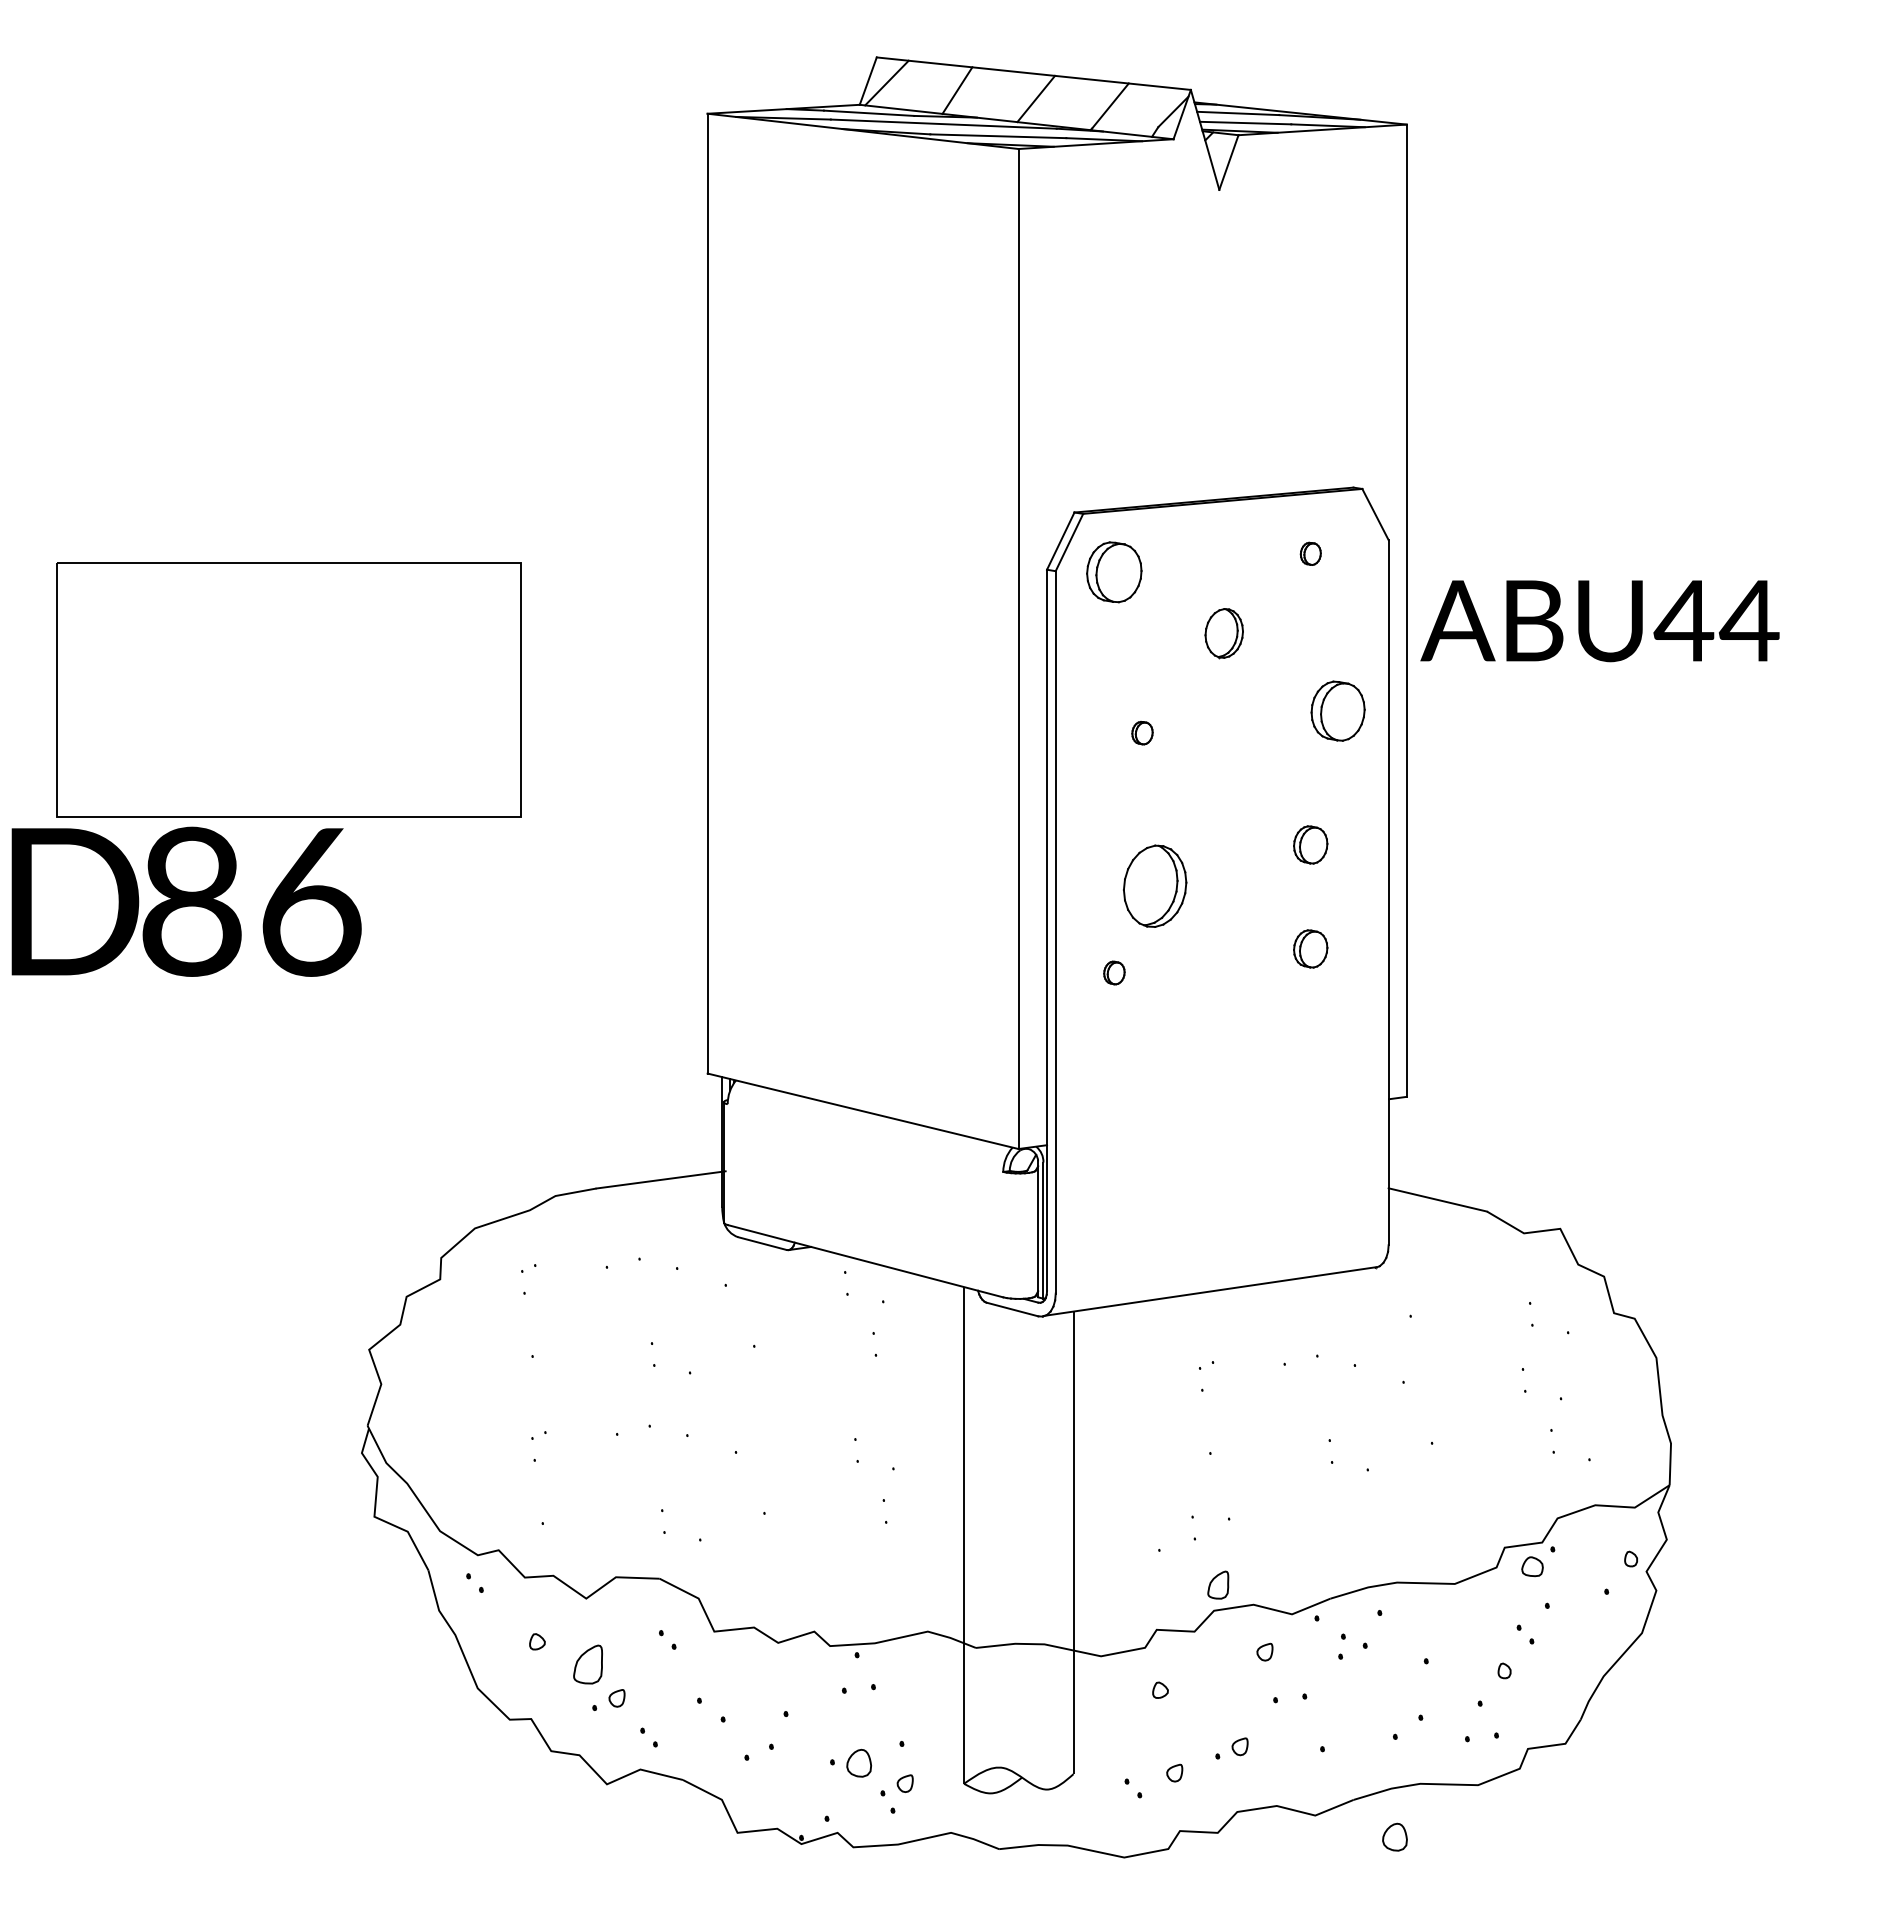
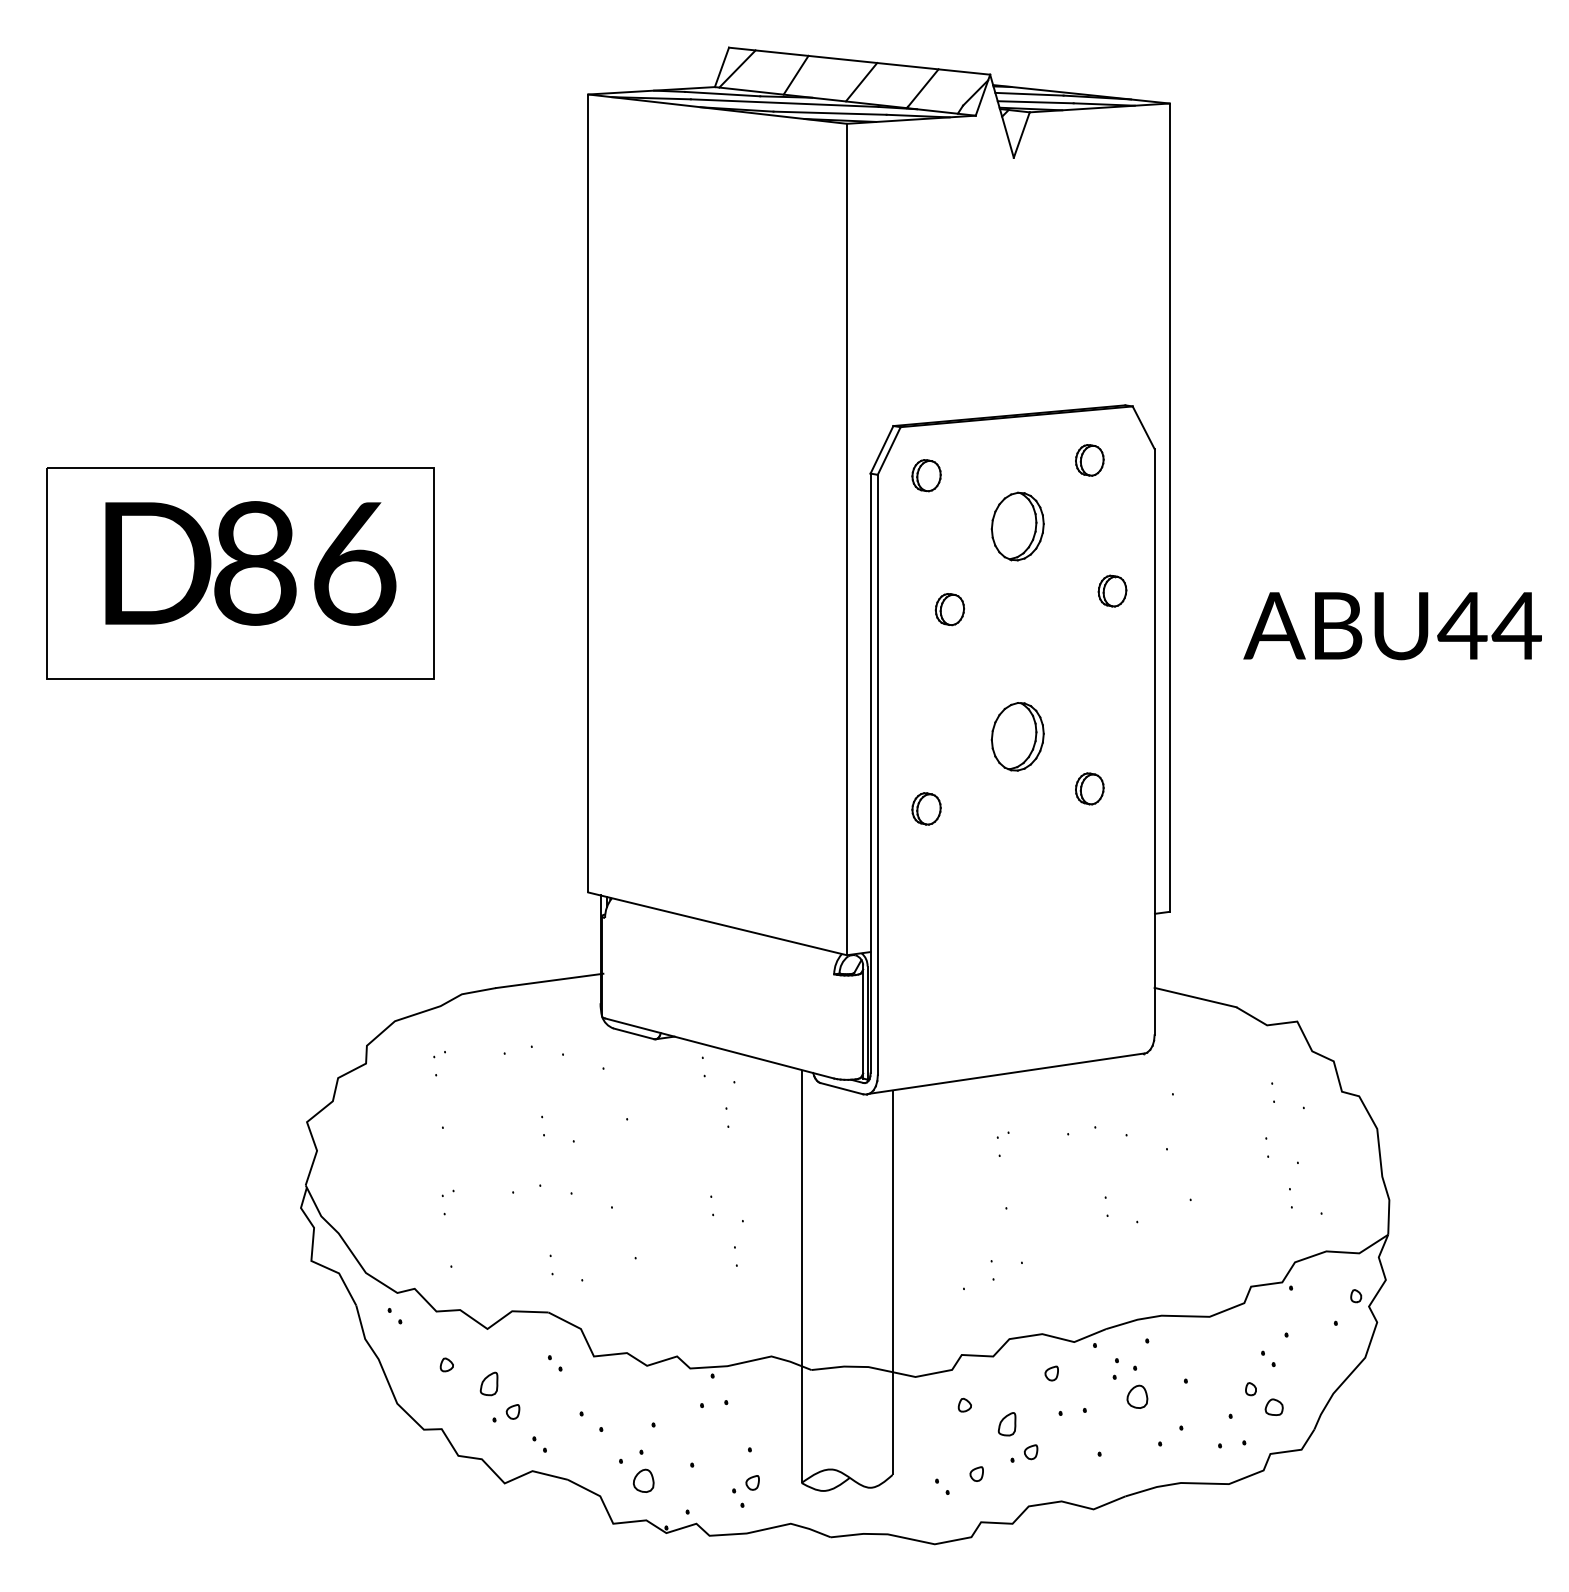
part: (1310, 553) -> (1089, 460), size x1.67
part: (1114, 571) -> (926, 475), size x0.62
text: (1599, 621) -> (1392, 626), moved
part: (1224, 633) -> (1018, 526), size x1.67
part: (1337, 710) -> (1112, 590), size x0.62
part: (1142, 732) -> (949, 608), size x1.67
part: (1310, 844) -> (1089, 702), removed
part: (1155, 885) -> (1018, 736), moved
text: (186, 901) -> (250, 563), moved
part: (1114, 972) -> (926, 808), size x1.67
part: (1532, 1566) -> (1274, 1407), moved
part: (1218, 1584) -> (1007, 1423), moved
part: (588, 1664) -> (489, 1383), size x0.71
part: (858, 1762) -> (643, 1480), moved
part: (1394, 1836) -> (1137, 1396), moved

